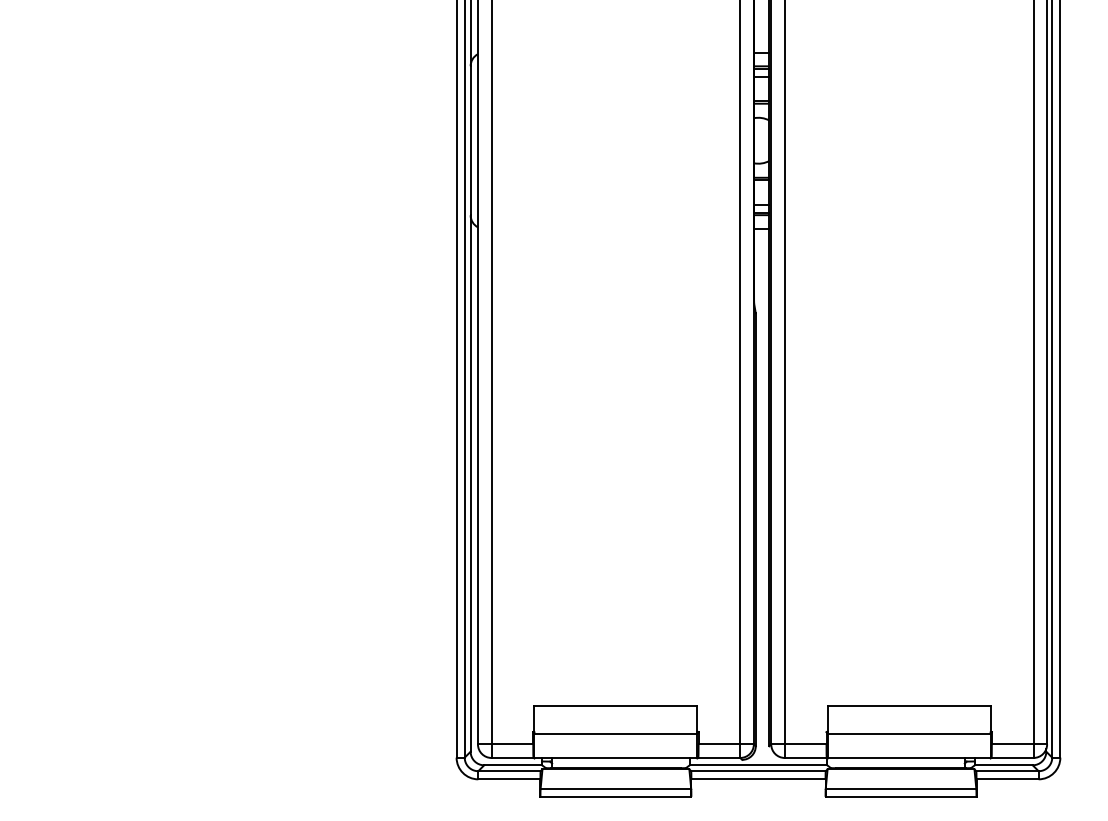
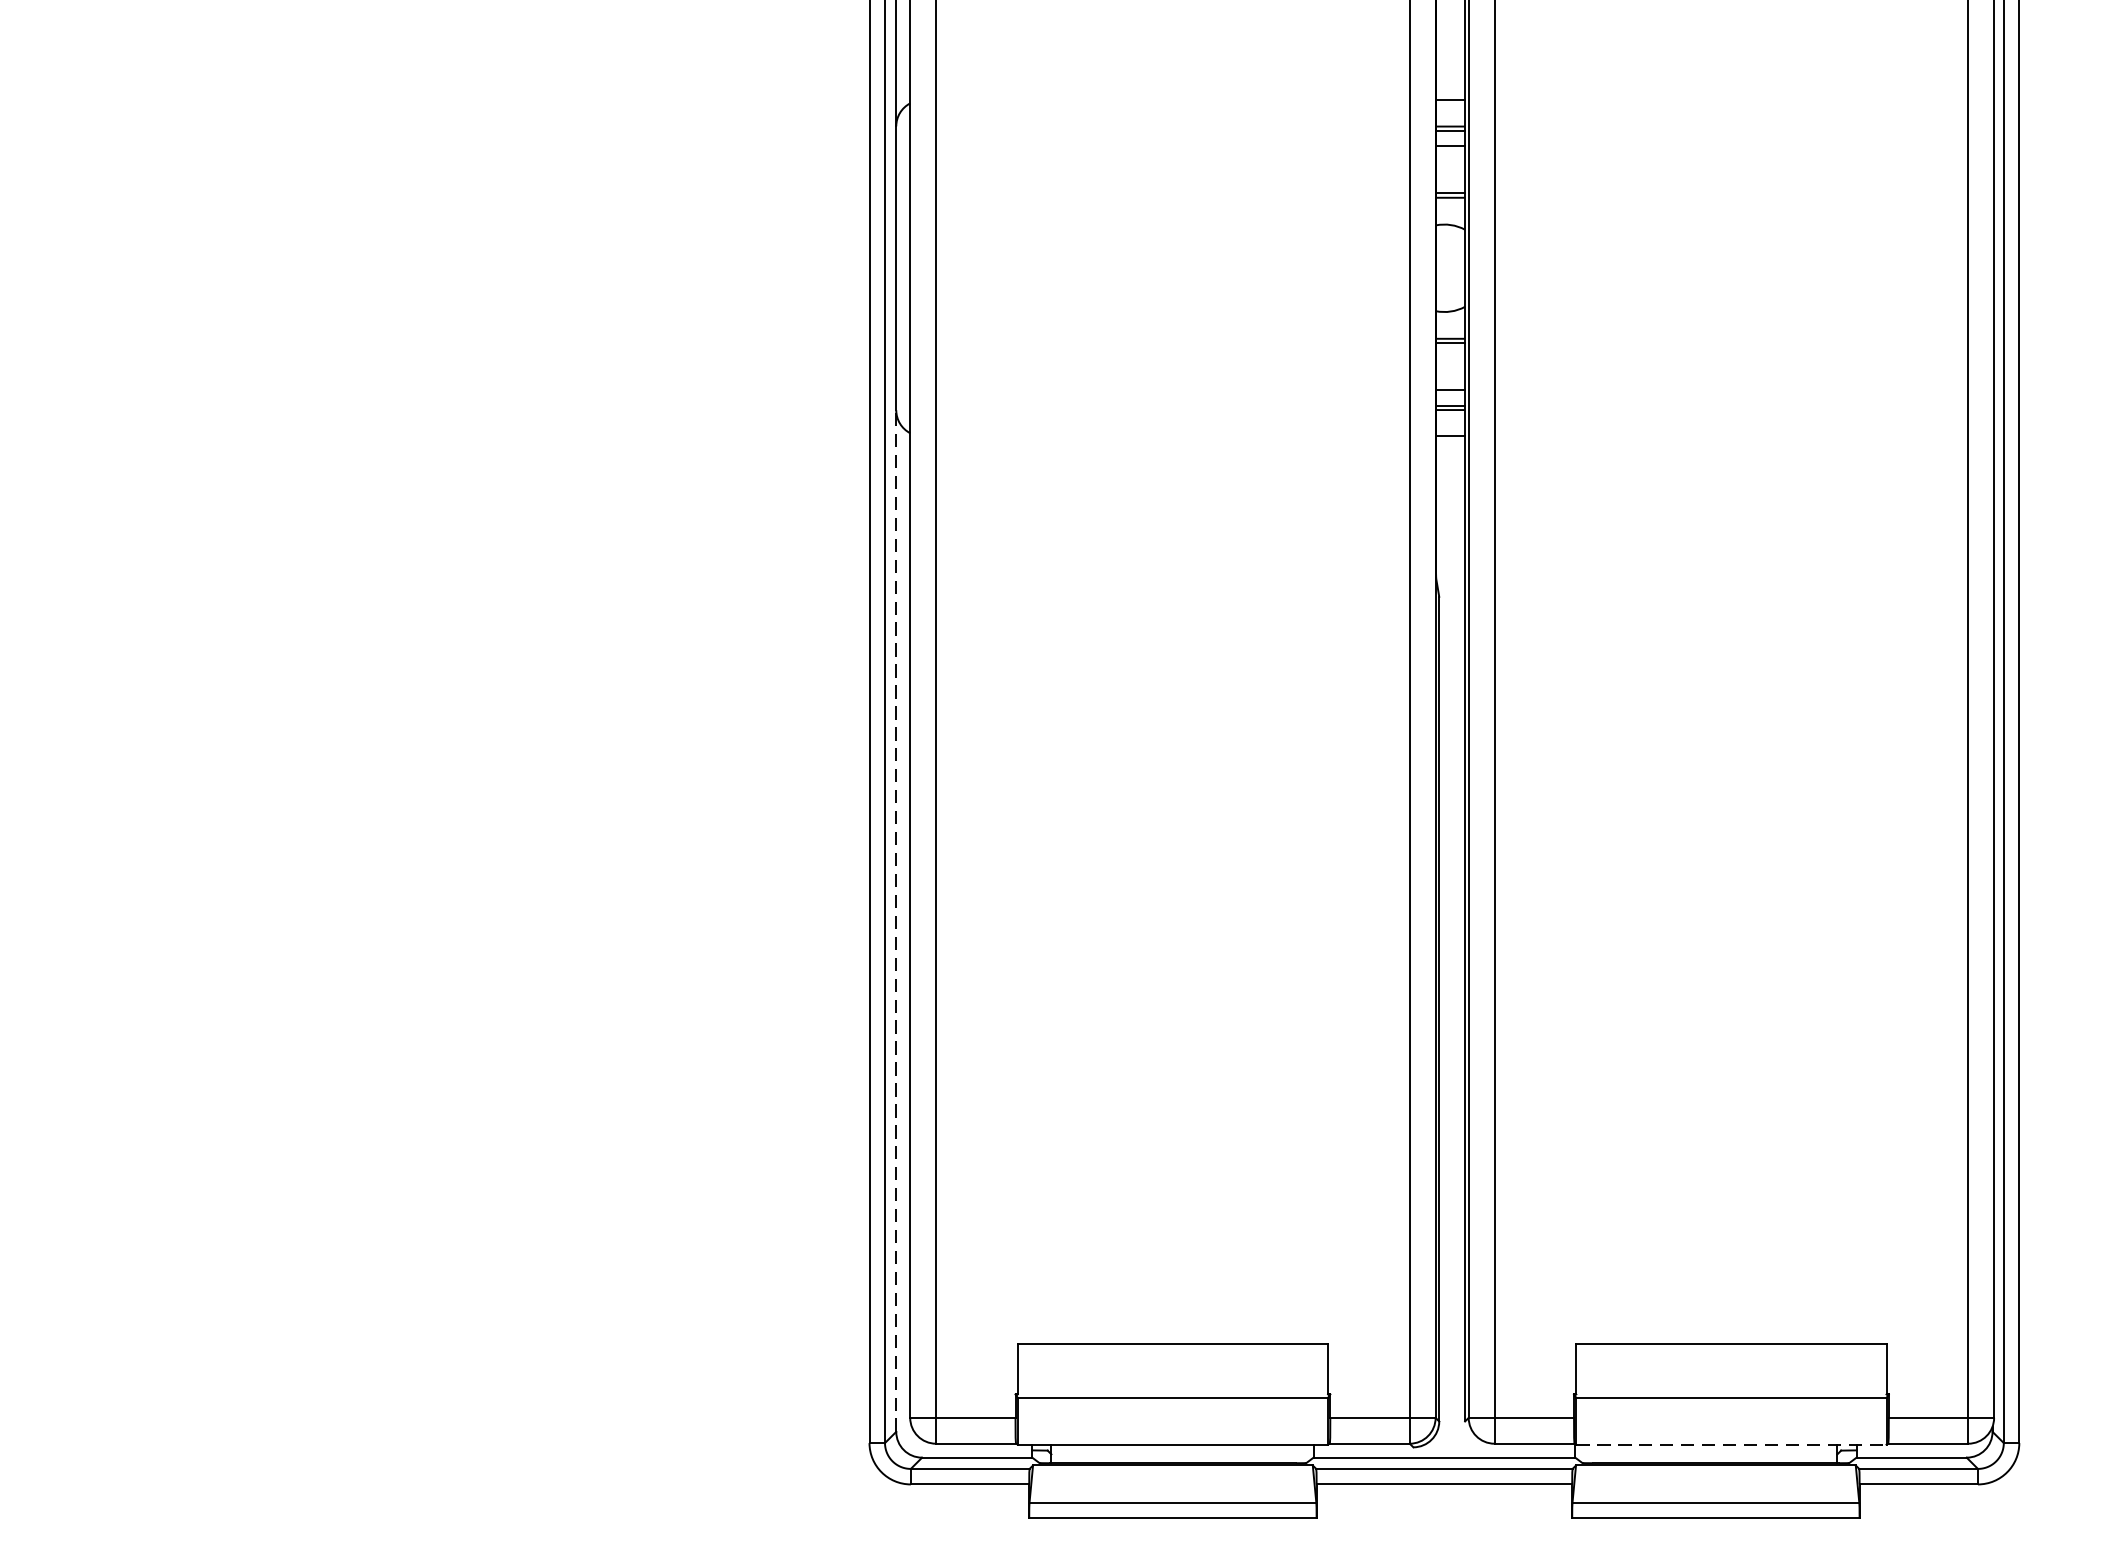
line: (470, 483) -> (895, 921), solid -> dashed
line: (909, 758) -> (1732, 1444), solid -> dashed

